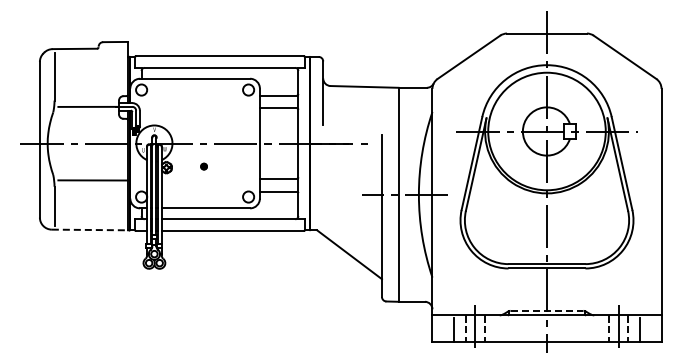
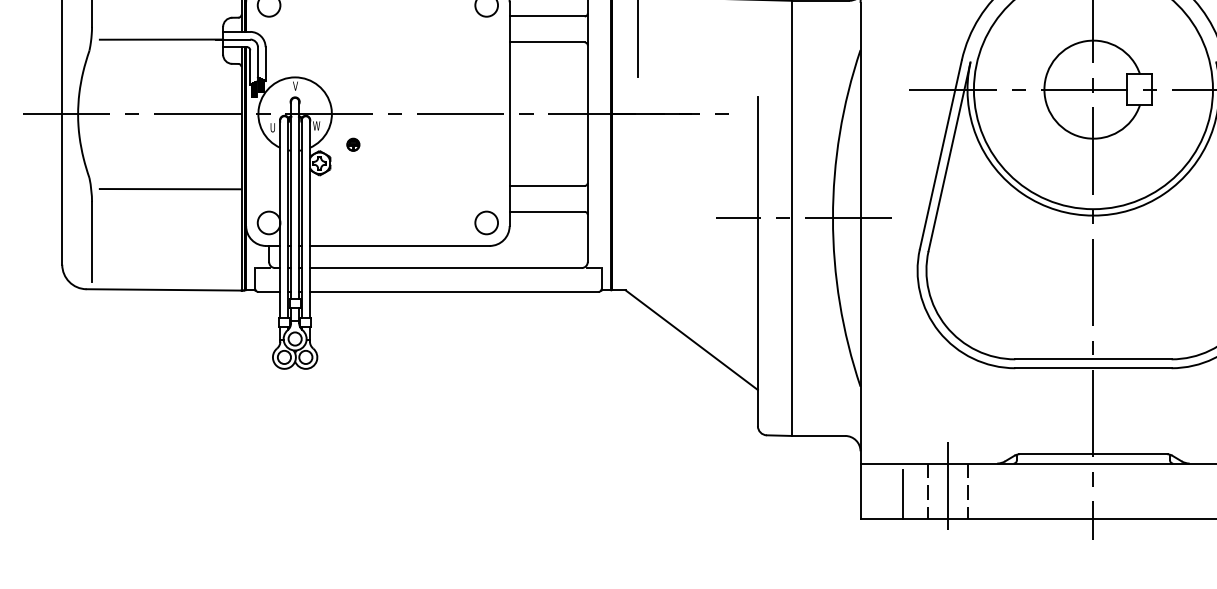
part: (203, 166) -> (352, 144), moved
line: (90, 229) -> (165, 288), dashed -> solid
line: (547, 310) -> (1094, 453), dashed -> solid

